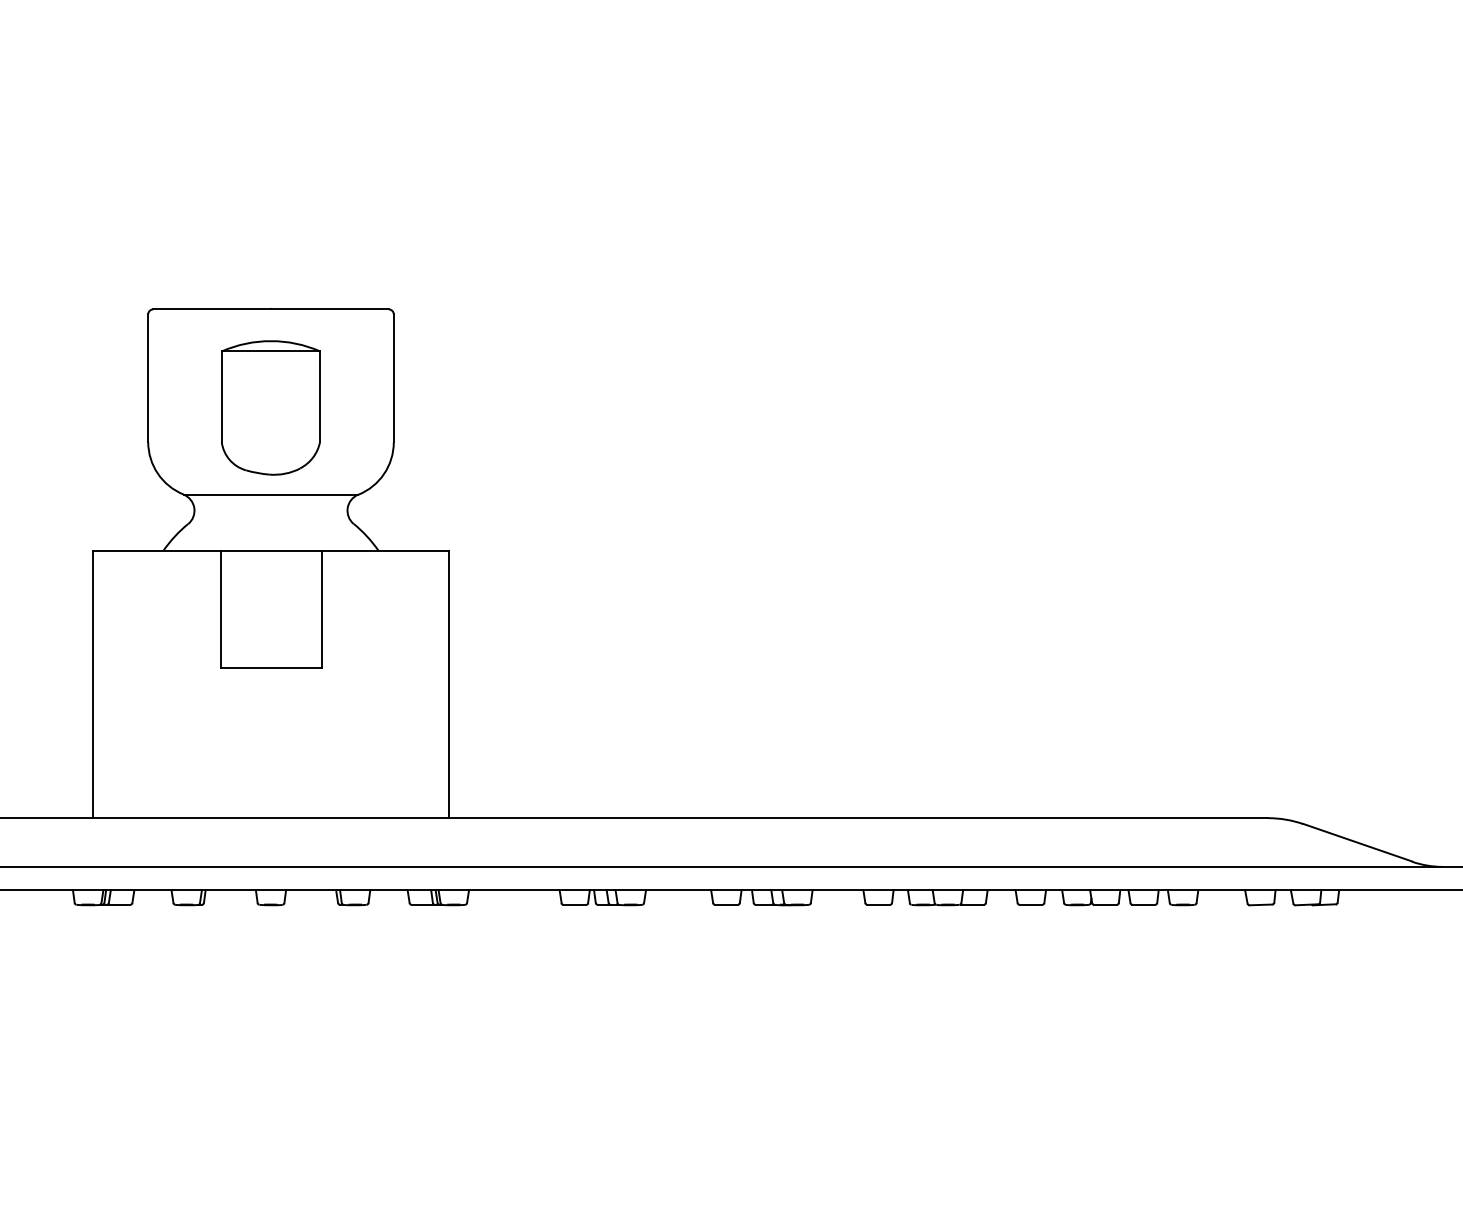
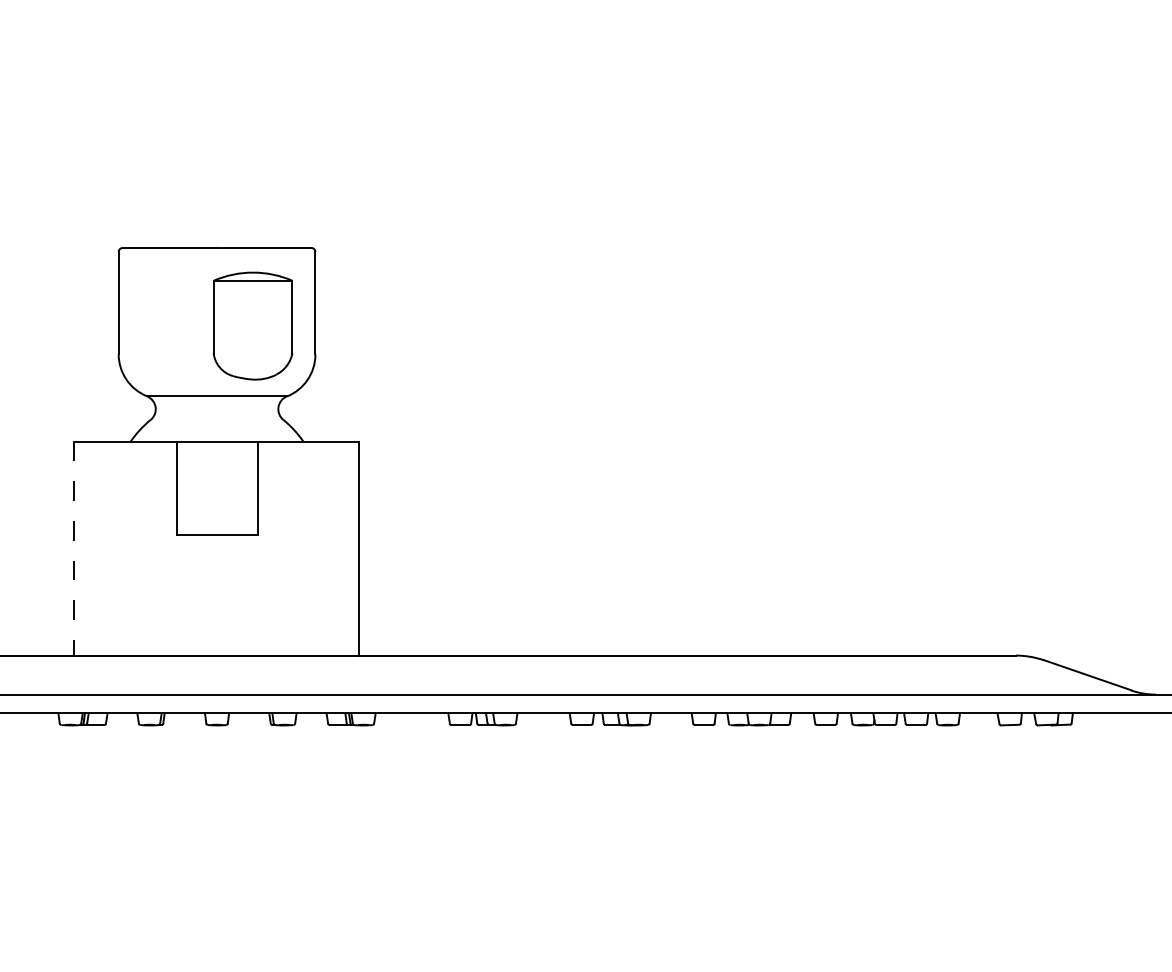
part: (270, 407) -> (252, 325), moved
line: (93, 684) -> (74, 548), solid -> dashed

